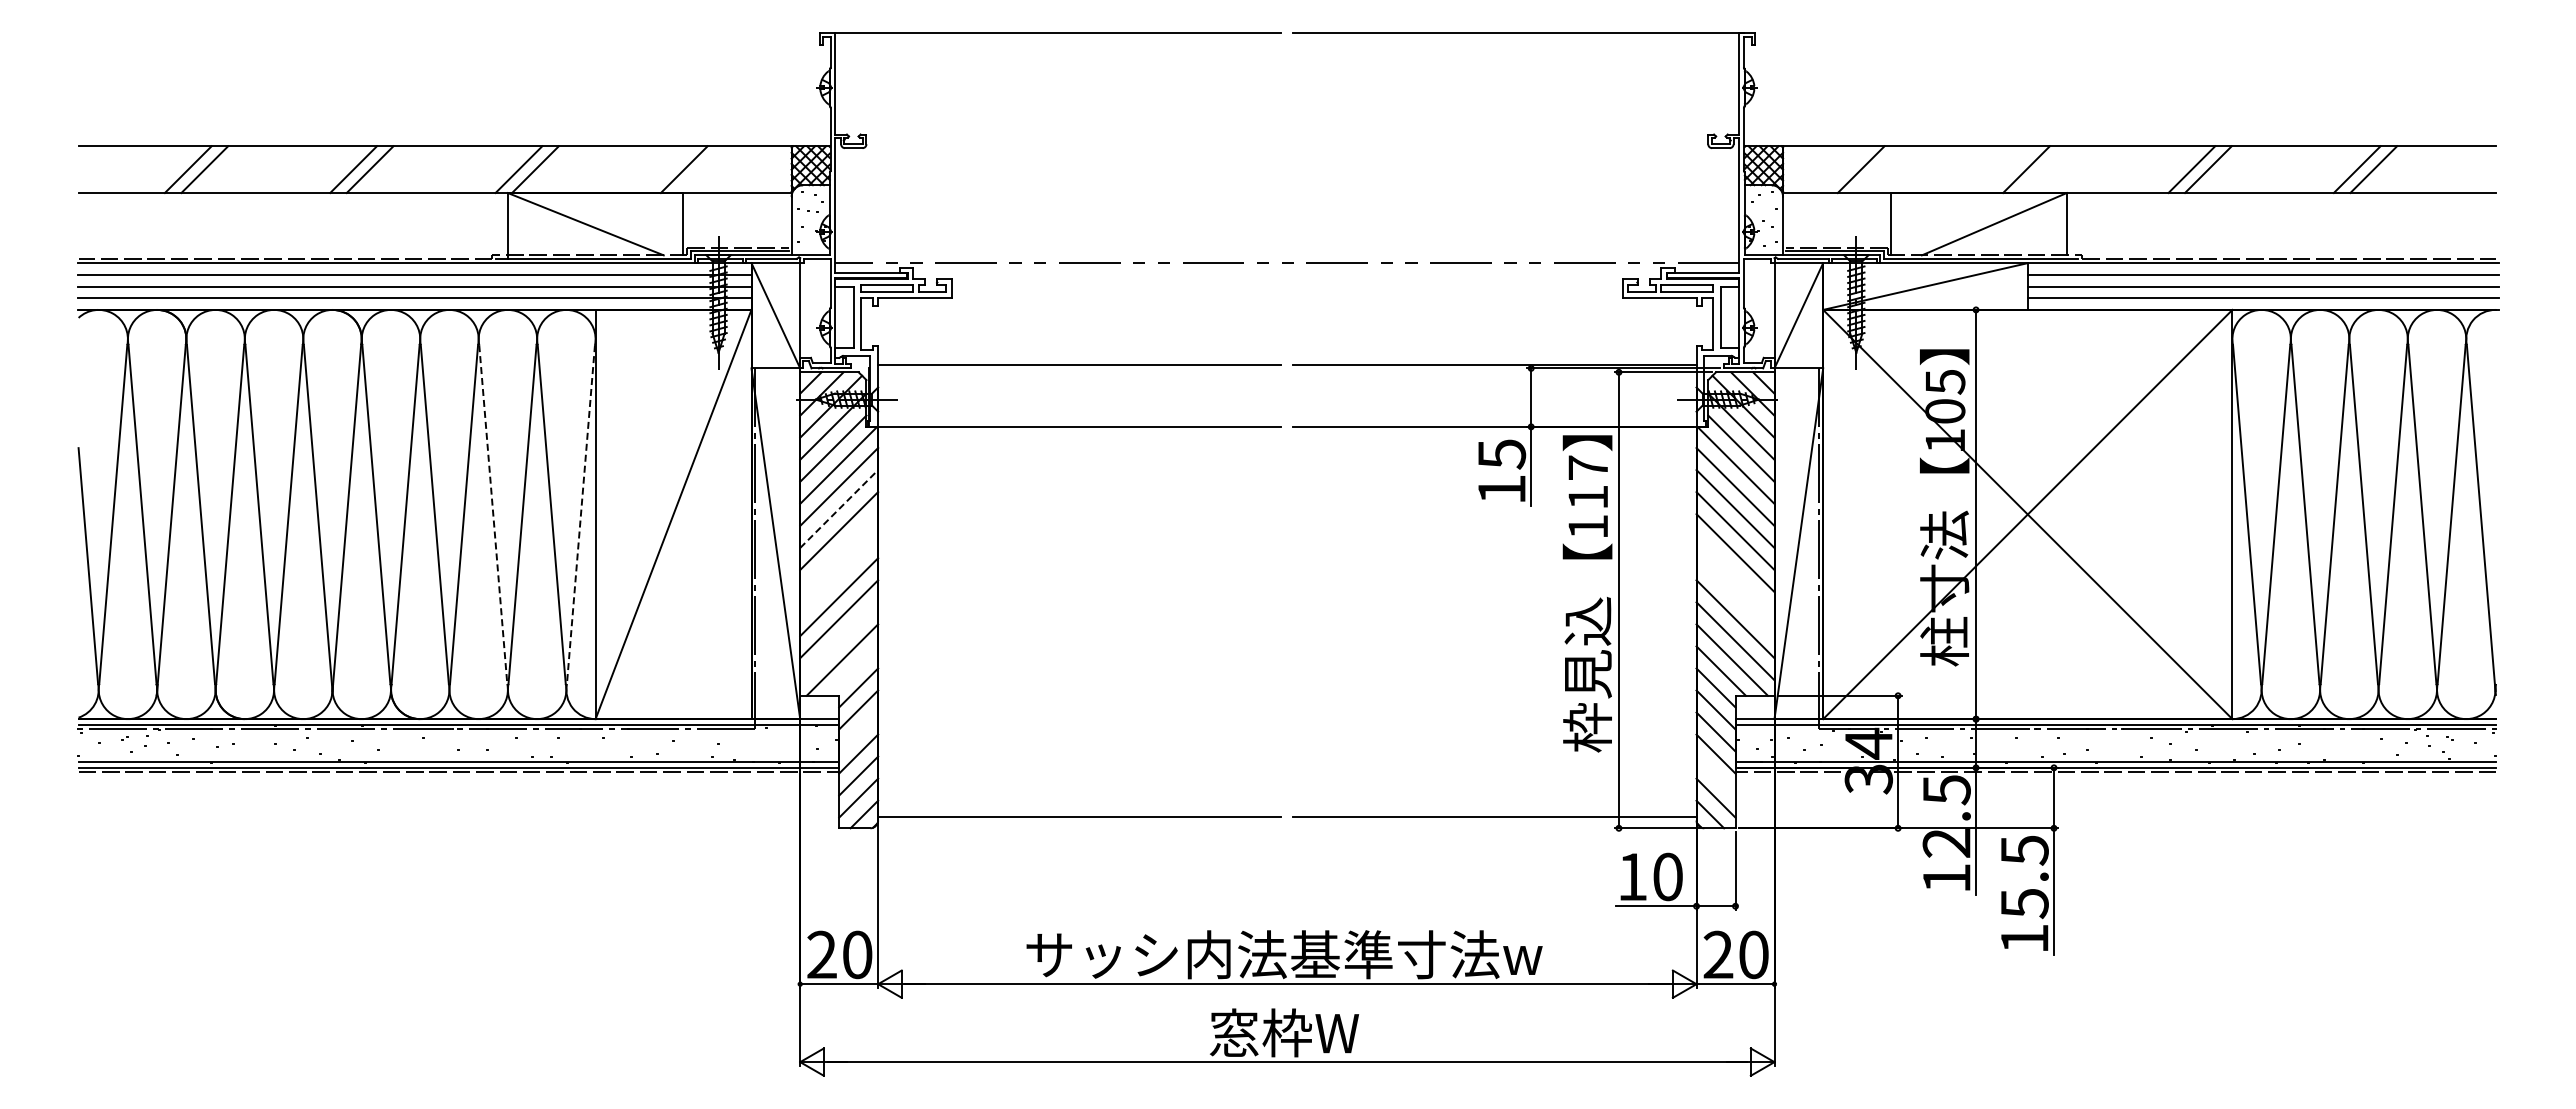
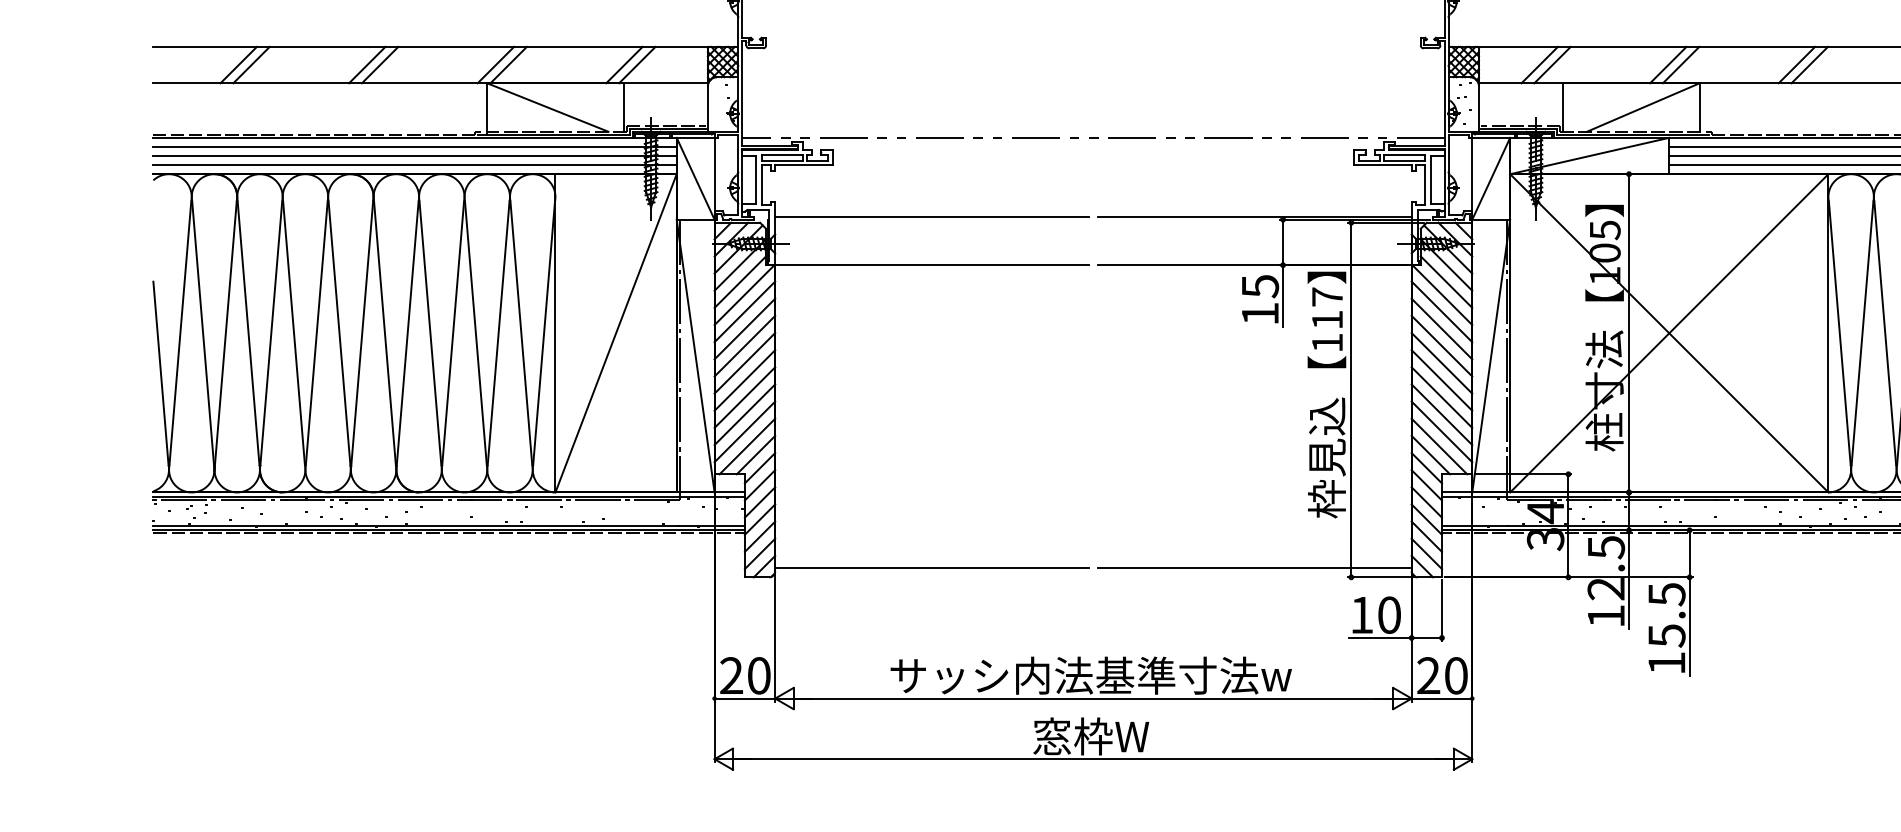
line: (700, 169) -> (637, 65), added
line: (1877, 169) -> (1552, 65), added
line: (2042, 169) -> (1680, 65), added
line: (839, 508) -> (745, 328), dashed -> solid
line: (493, 514) -> (476, 333), dashed -> solid
line: (580, 514) -> (543, 333), dashed -> solid
line: (839, 553) -> (745, 363), added
line: (839, 575) -> (745, 380), added
line: (1735, 575) -> (1441, 380), added
line: (1735, 597) -> (1441, 397), added
line: (839, 641) -> (745, 432), added
line: (853, 670) -> (756, 454), added
line: (858, 731) -> (759, 502), added
line: (1715, 775) -> (1426, 536), added

